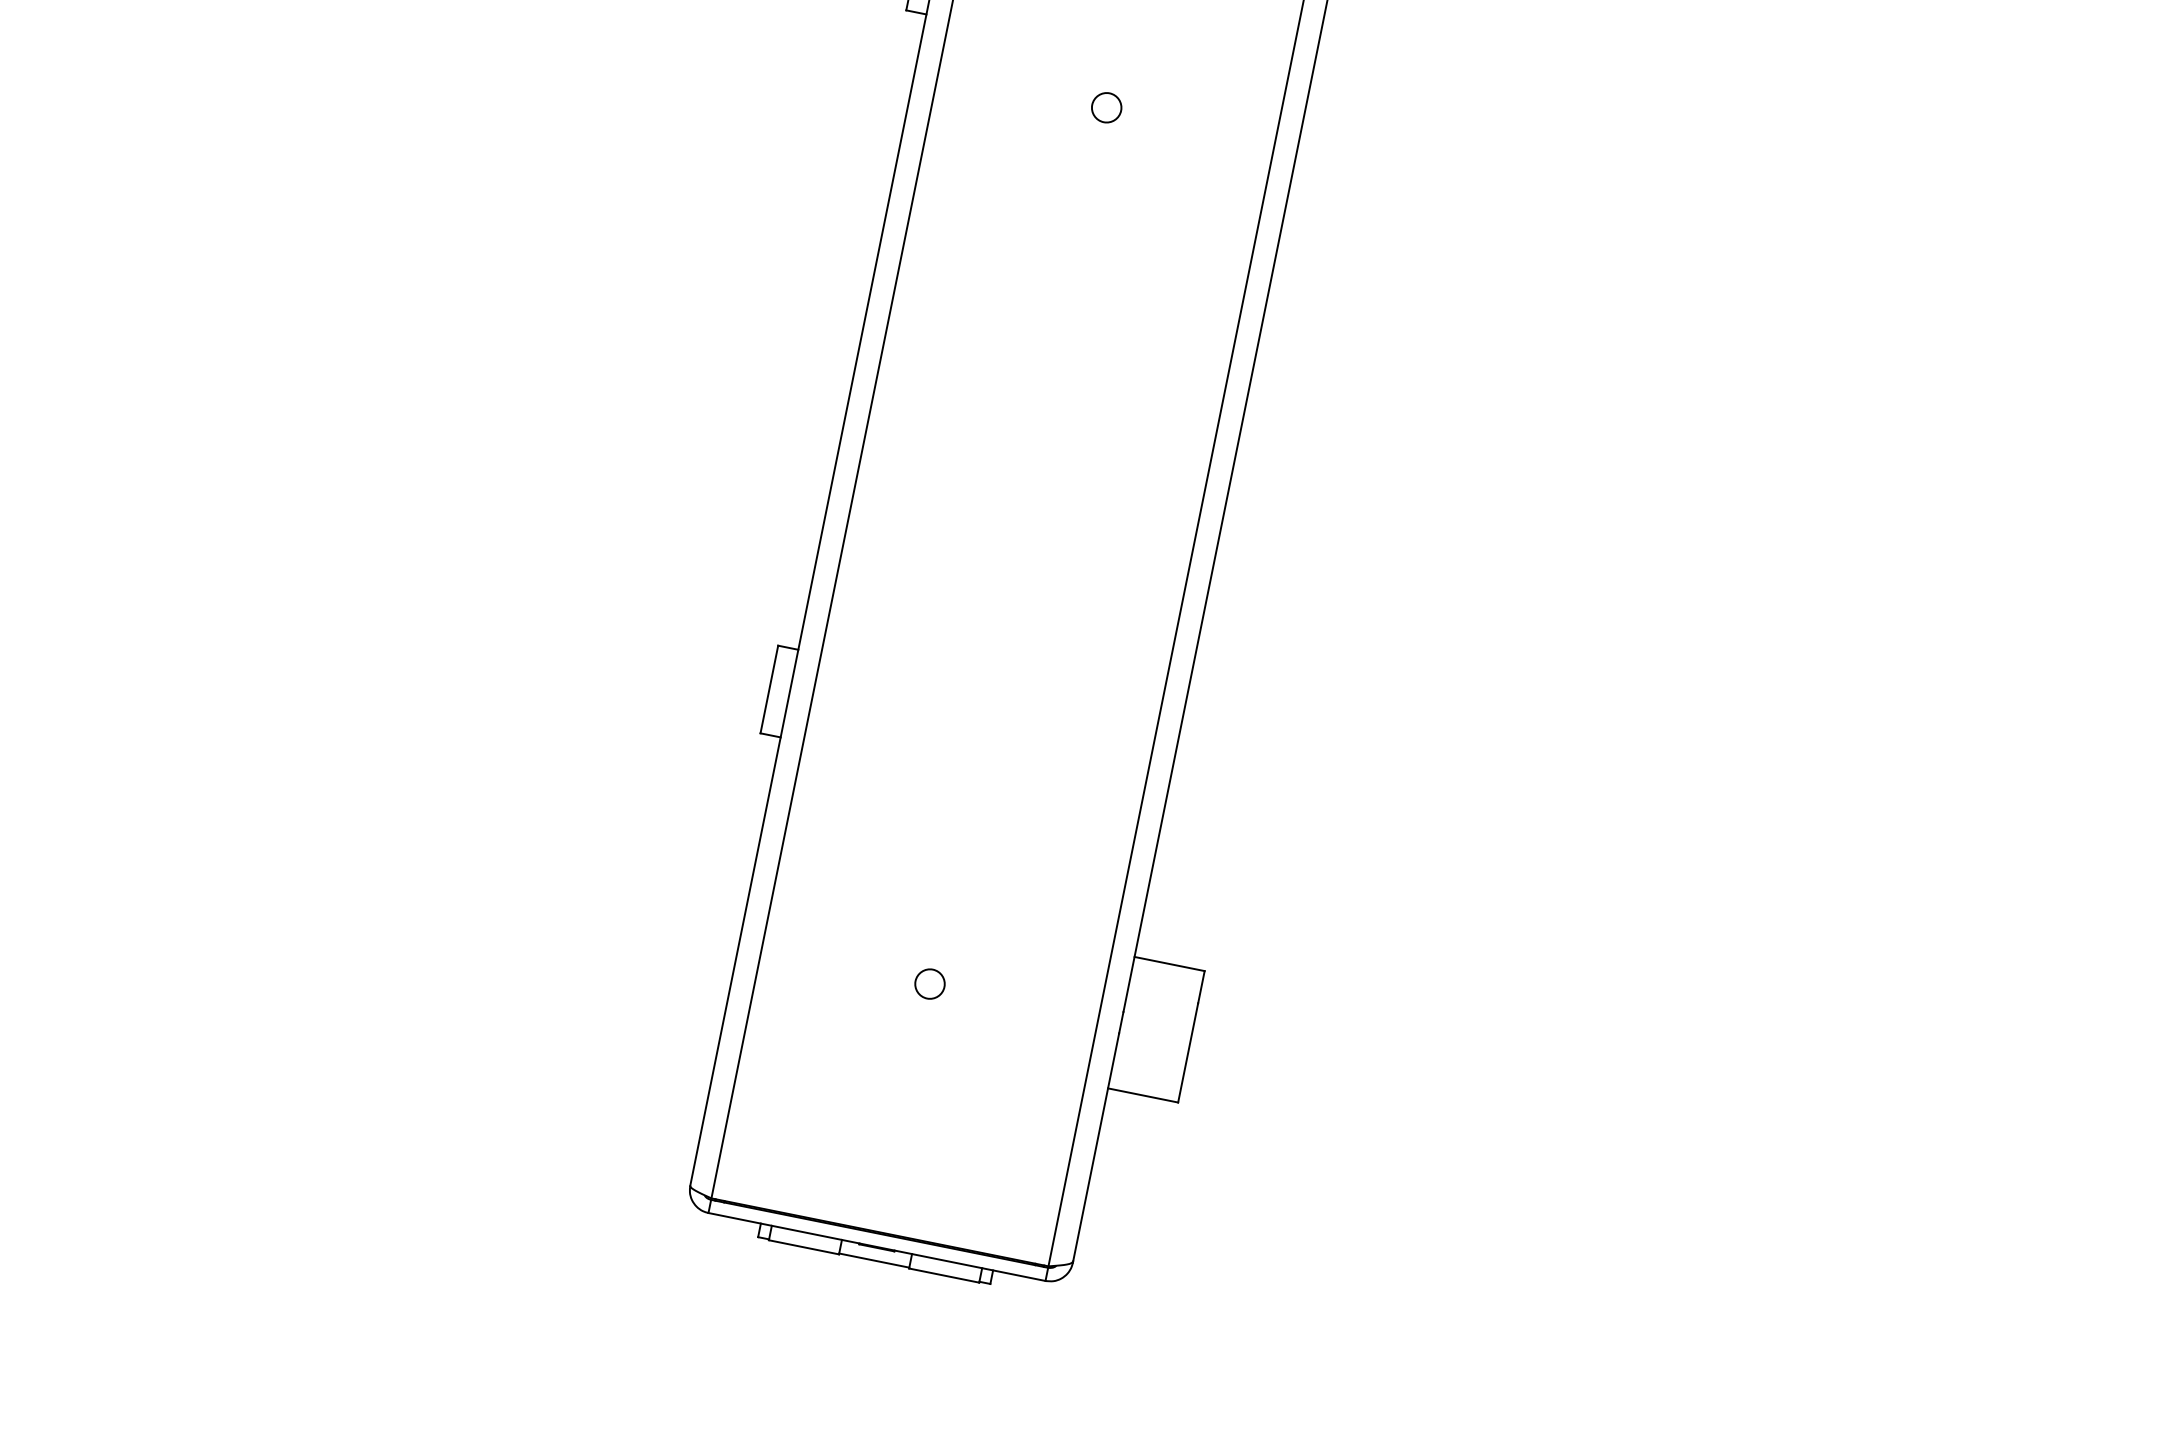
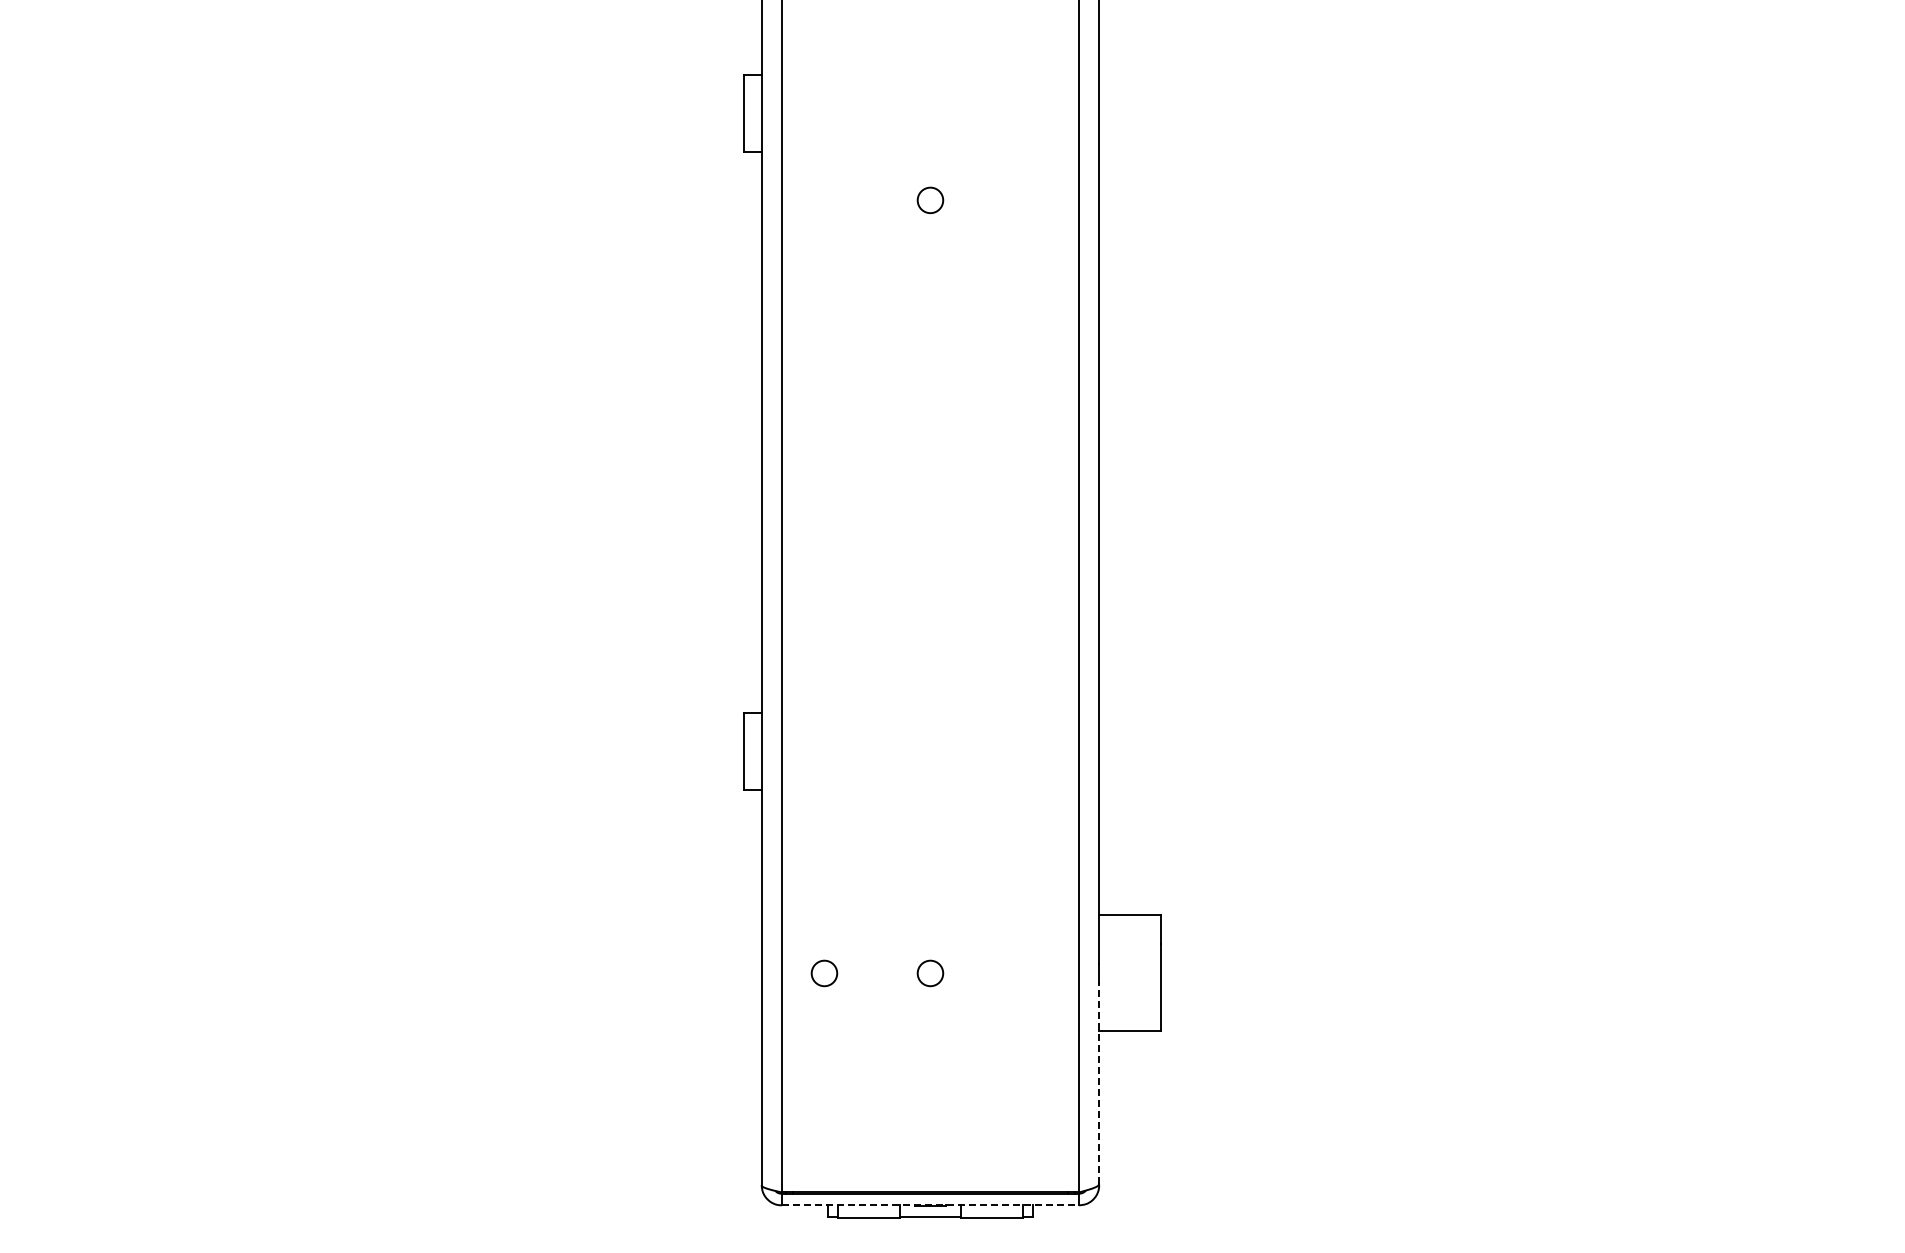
circle: (809, 959) -> (824, 973), added
line: (1096, 1147) -> (1099, 1083), solid -> dashed
line: (877, 1247) -> (930, 1205), solid -> dashed

